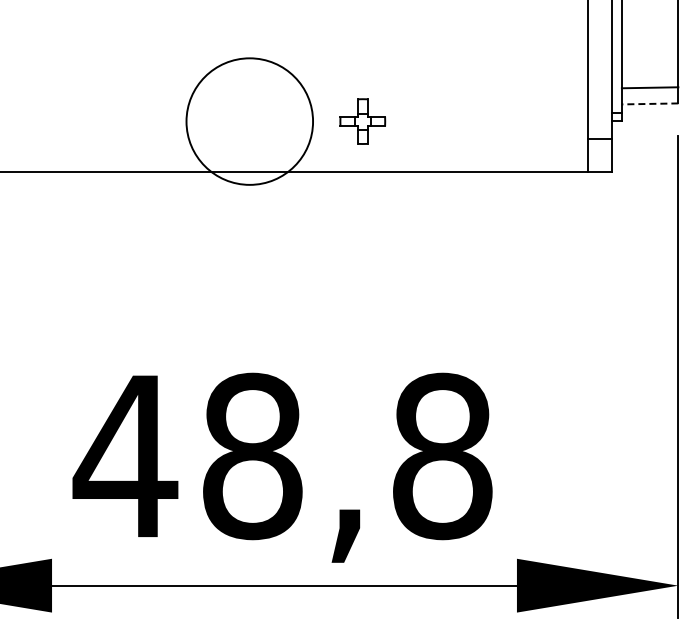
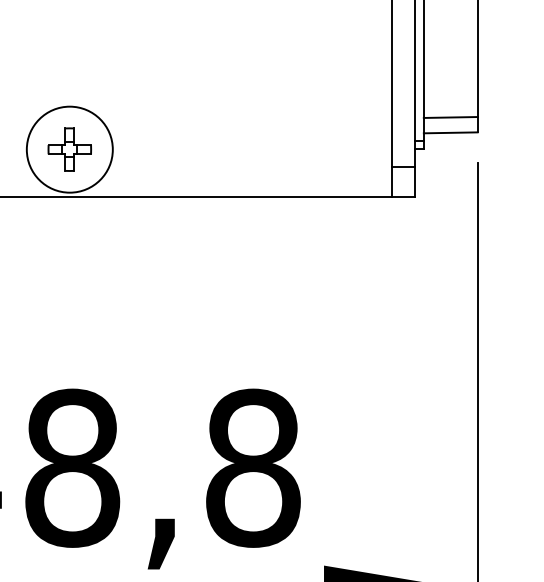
line: (649, 103) -> (450, 132), dashed -> solid
circle: (249, 121) -> (69, 149), size x0.71
part: (362, 121) -> (69, 149), moved

